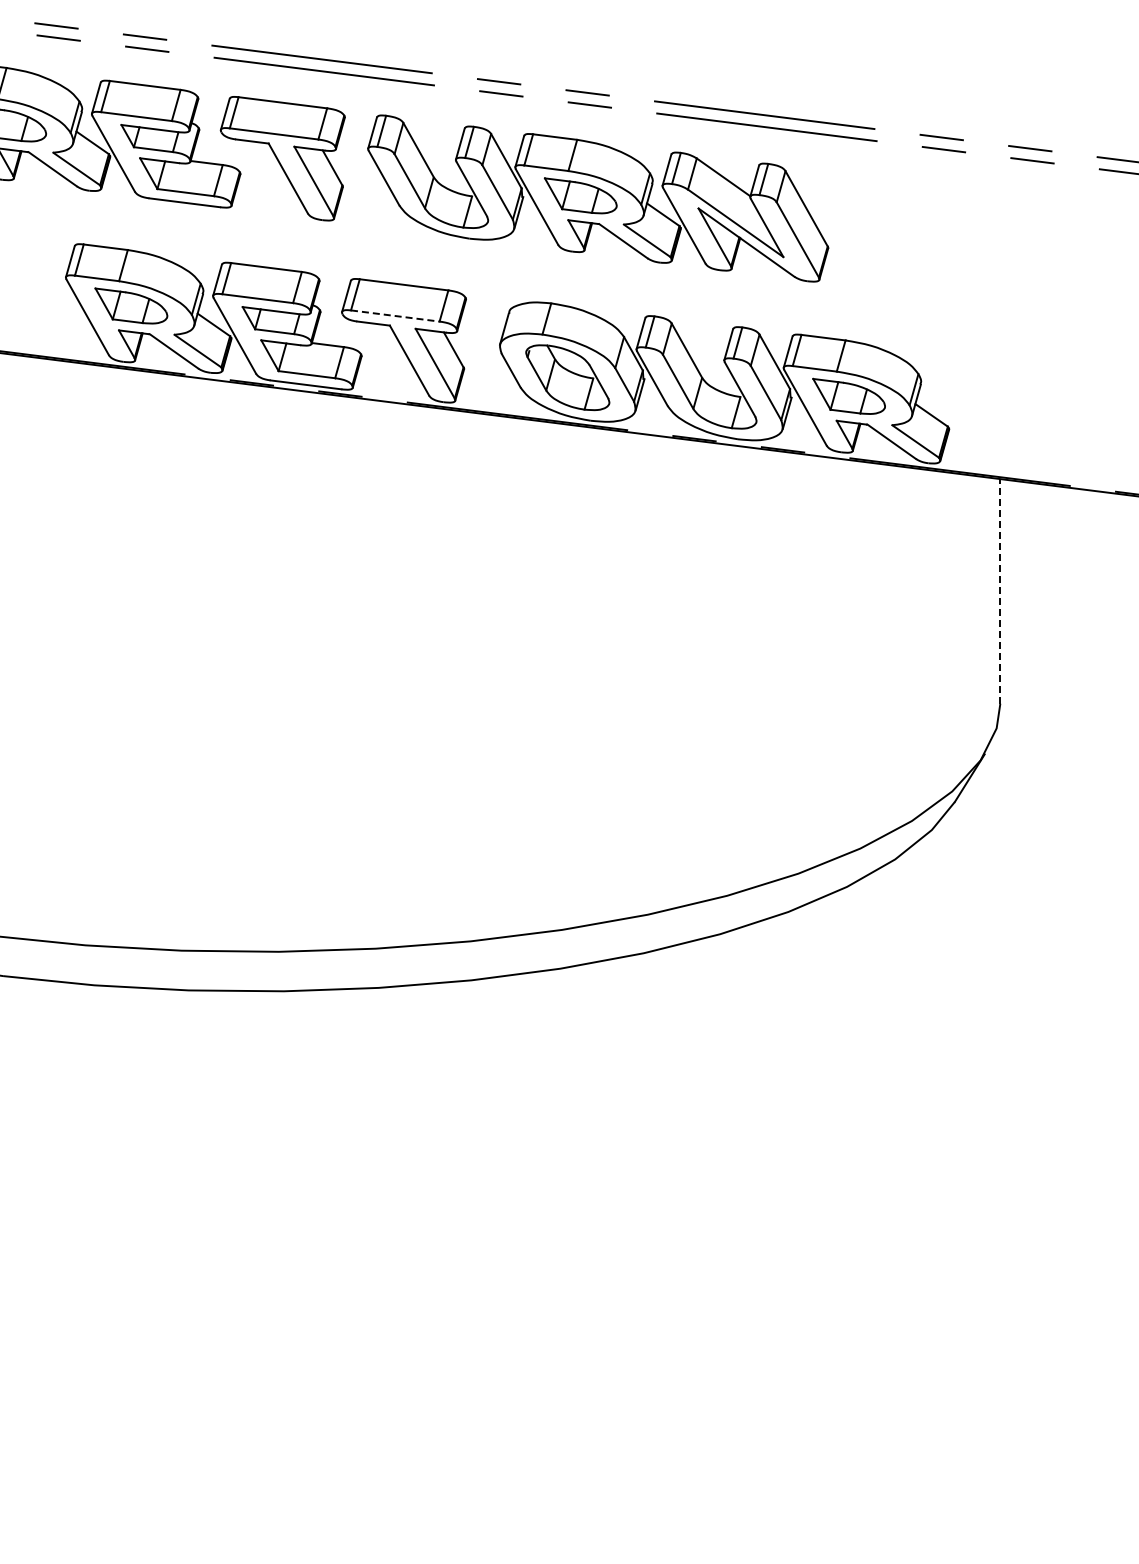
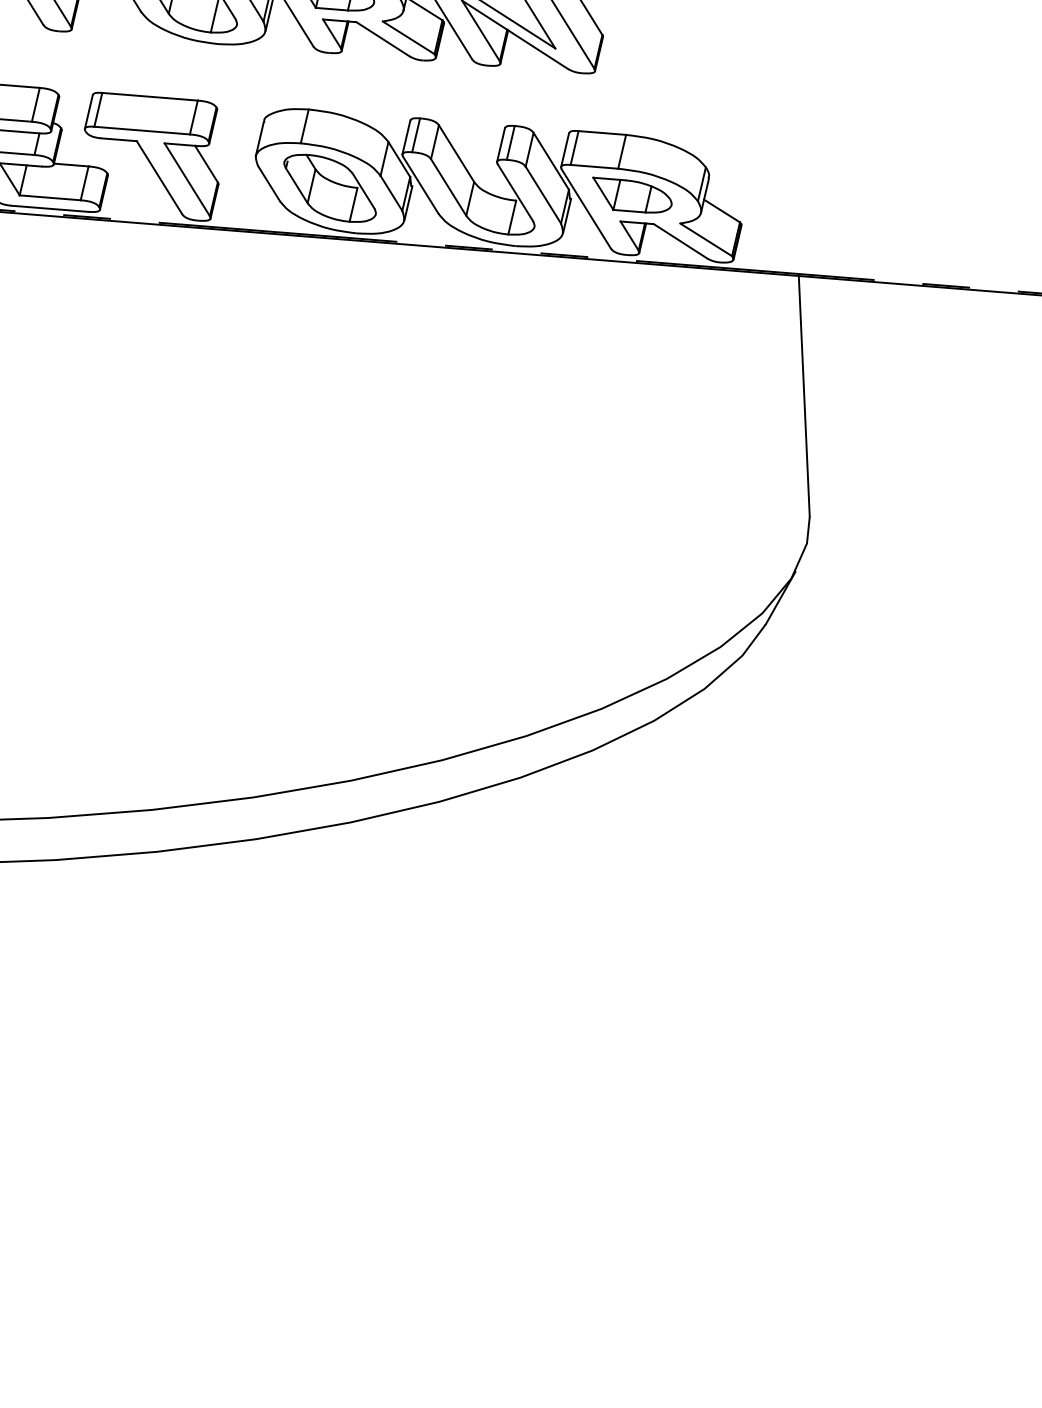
line: (395, 316) -> (142, 131), dashed -> solid
line: (1000, 590) -> (804, 395), dashed -> solid

